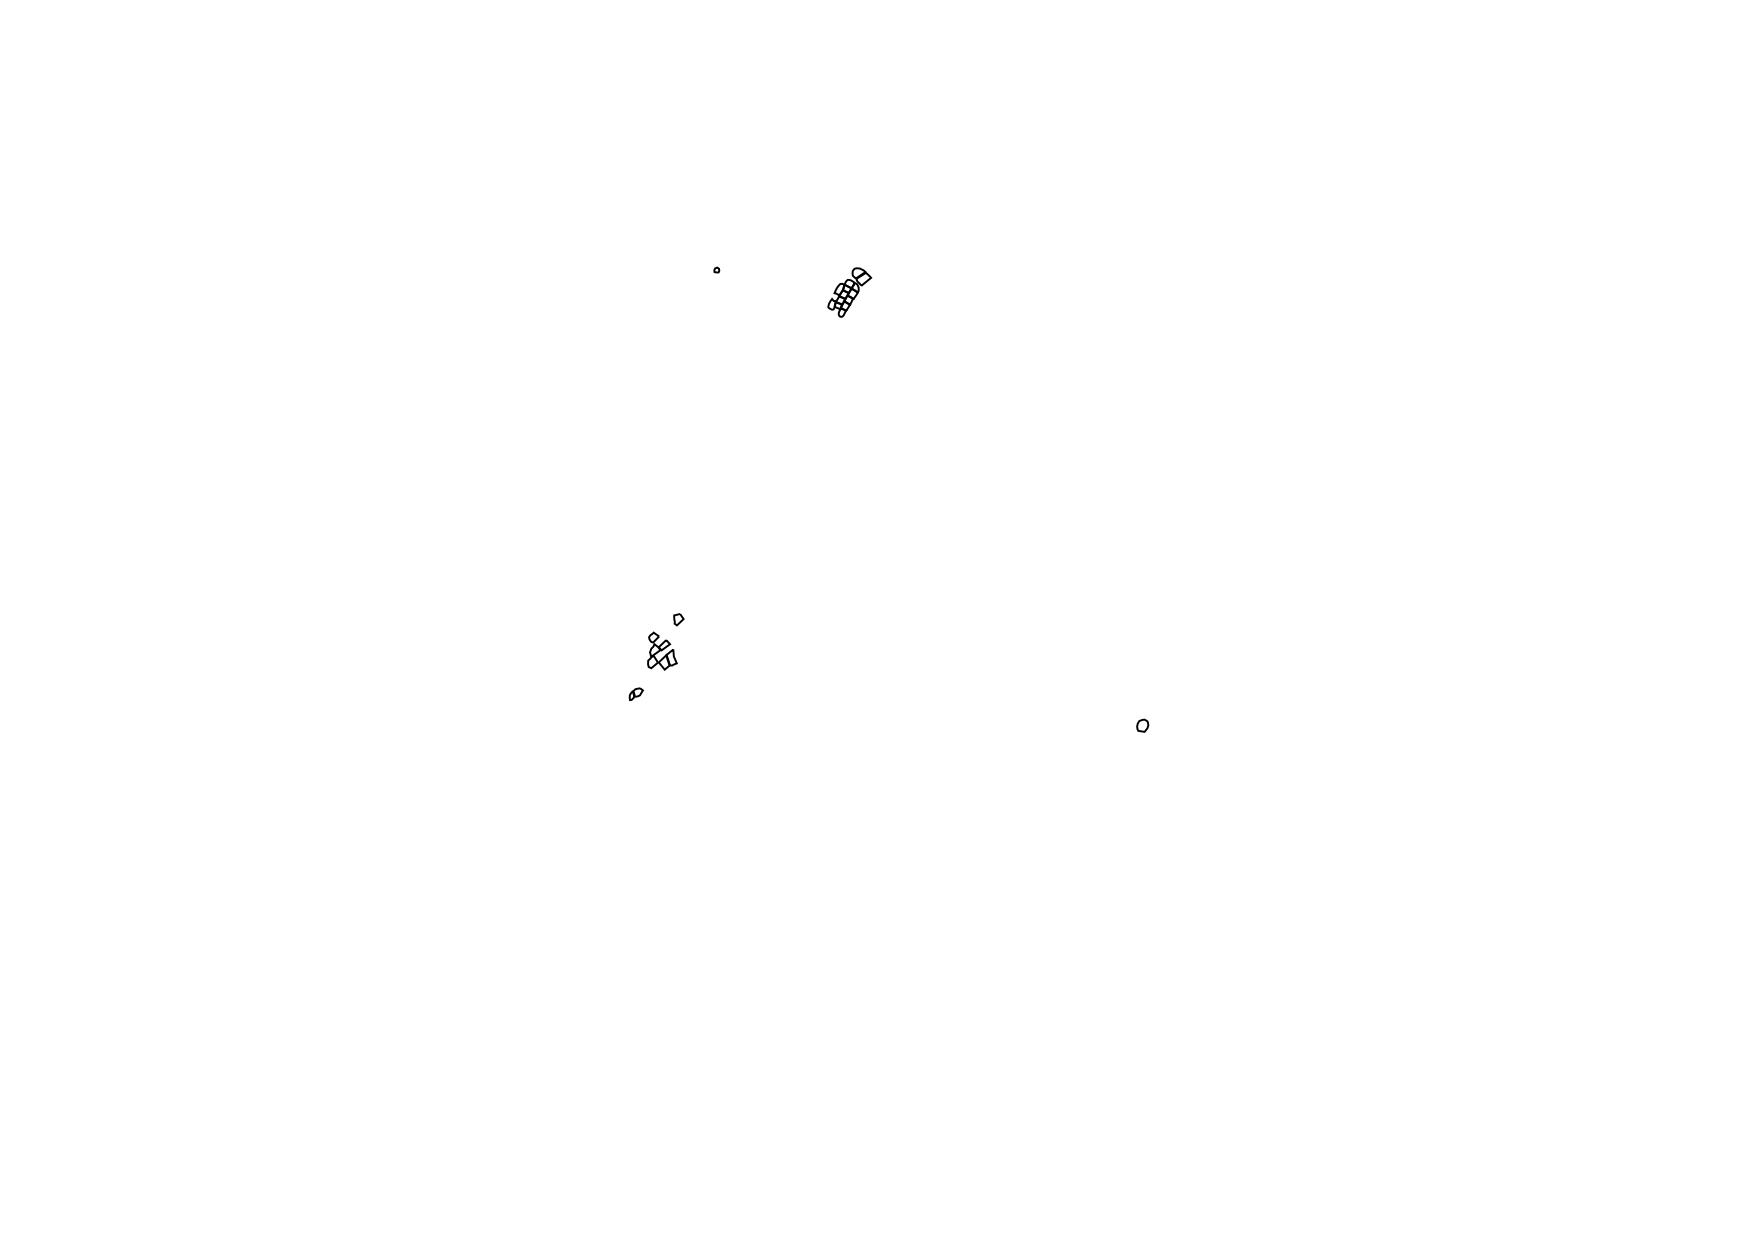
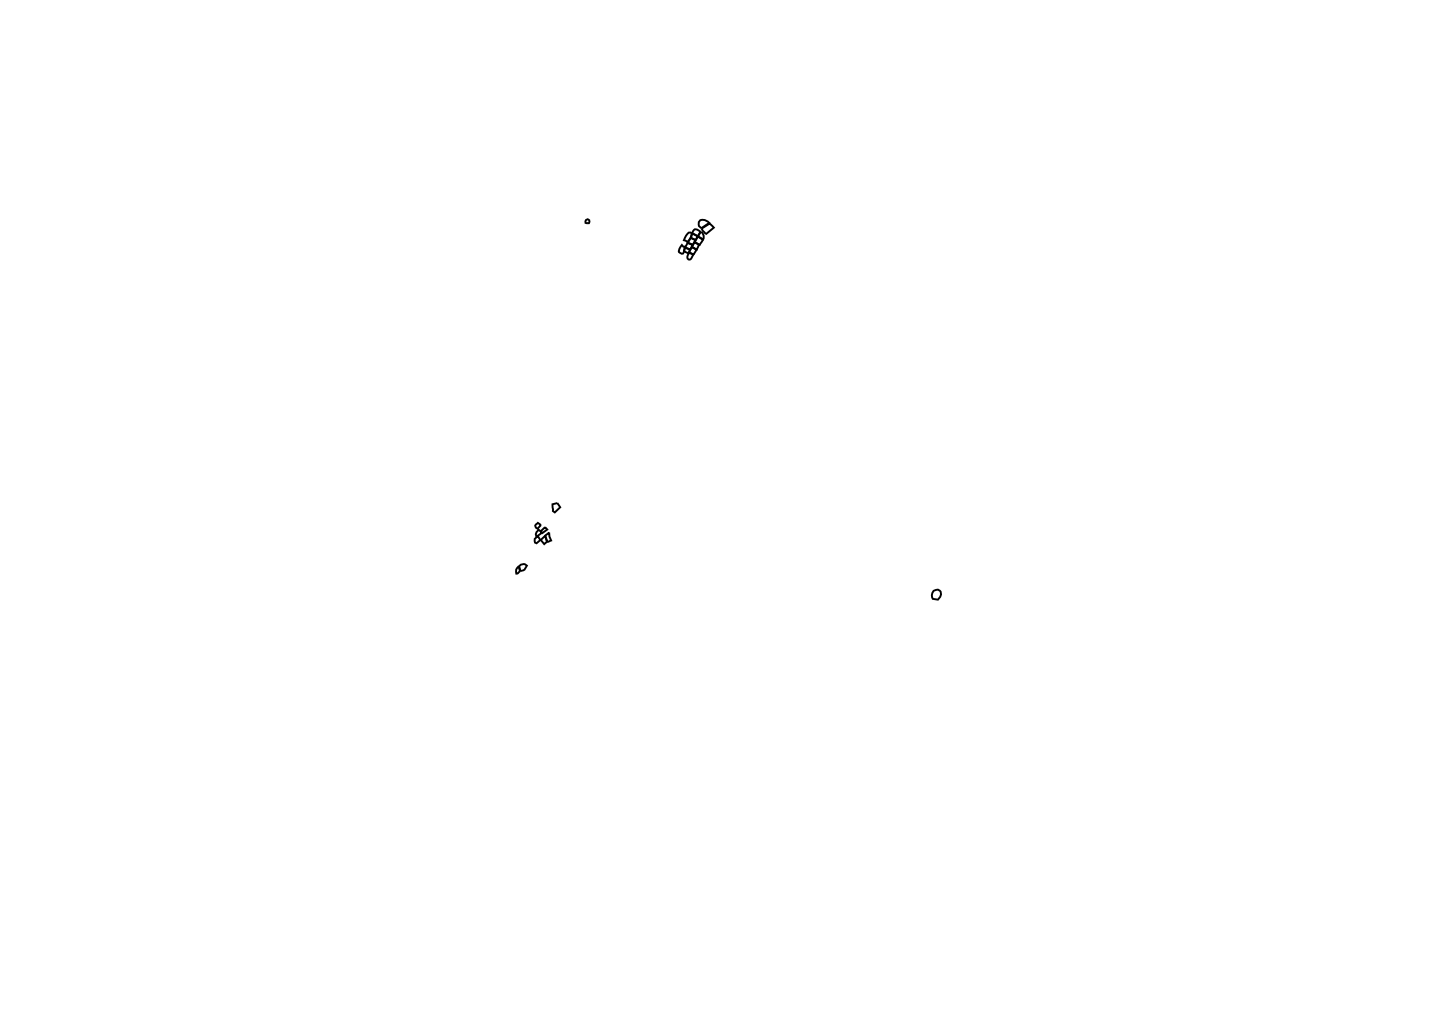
part: (662, 650) -> (542, 532), size x0.7

